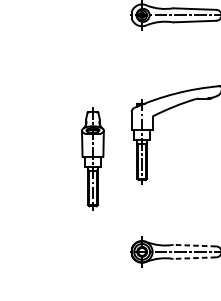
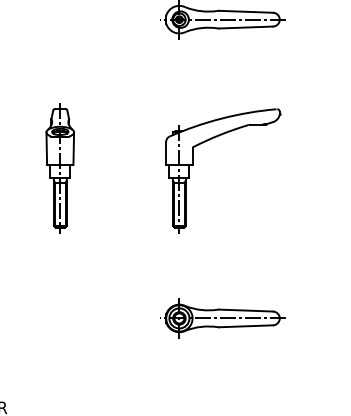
part: (92, 159) -> (59, 168), moved
line: (195, 245) -> (246, 310), dashed -> solid
line: (195, 258) -> (246, 326), dashed -> solid

